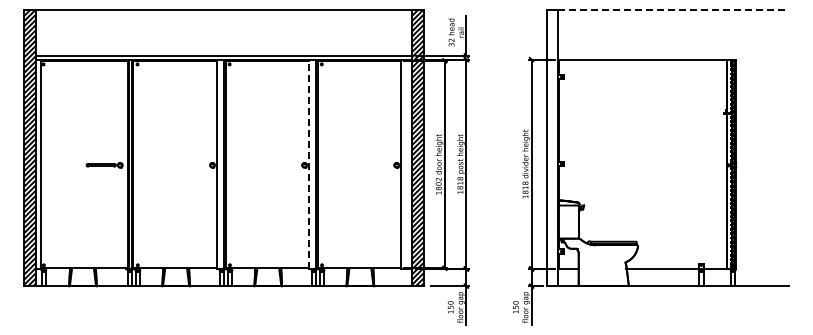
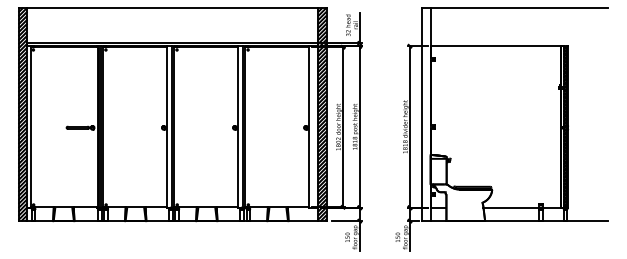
line: (673, 9) -> (519, 7), dashed -> solid
line: (308, 164) -> (237, 127), dashed -> solid

